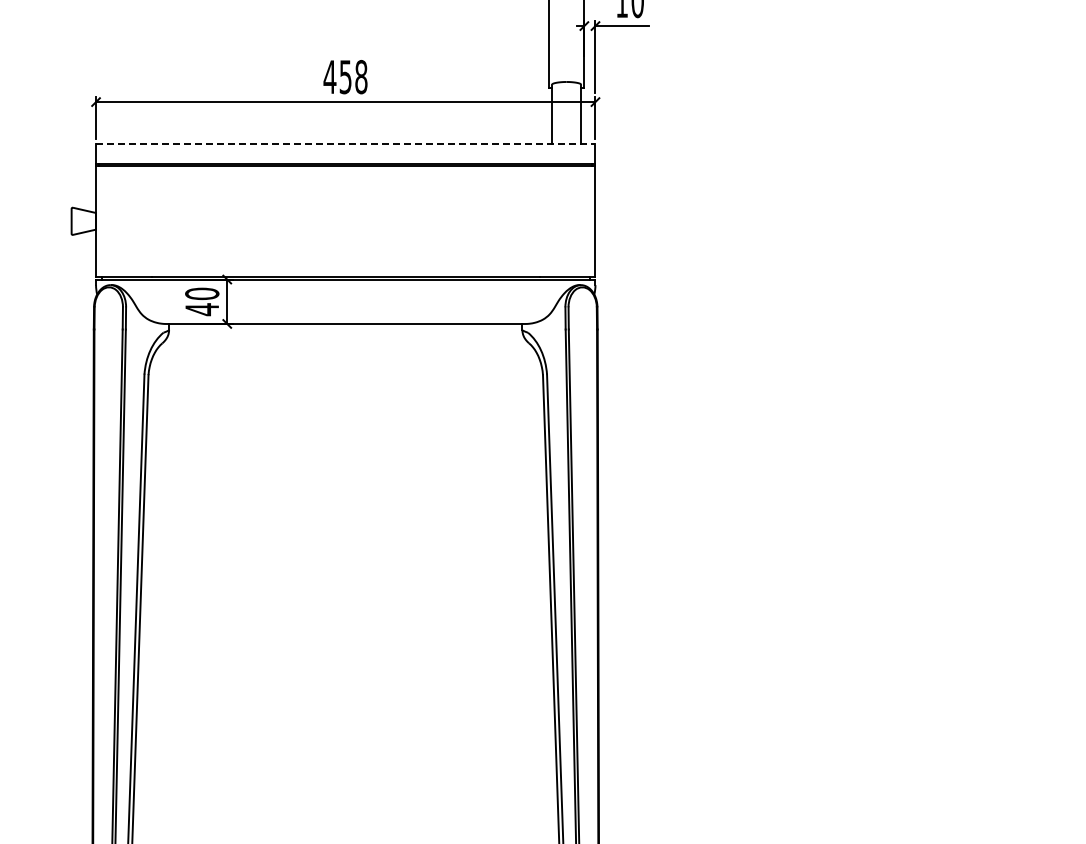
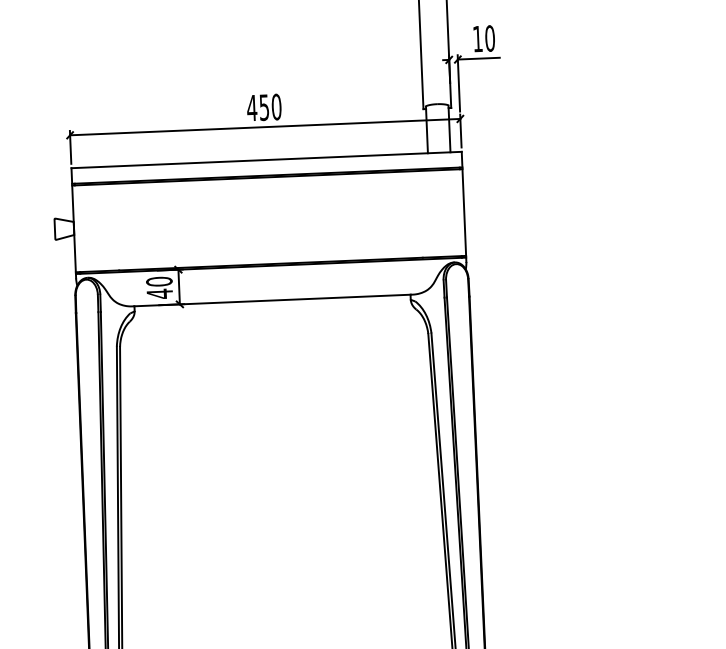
text: (361, 76) -> (276, 106), 458 -> 450
line: (345, 144) -> (266, 160), dashed -> solid

